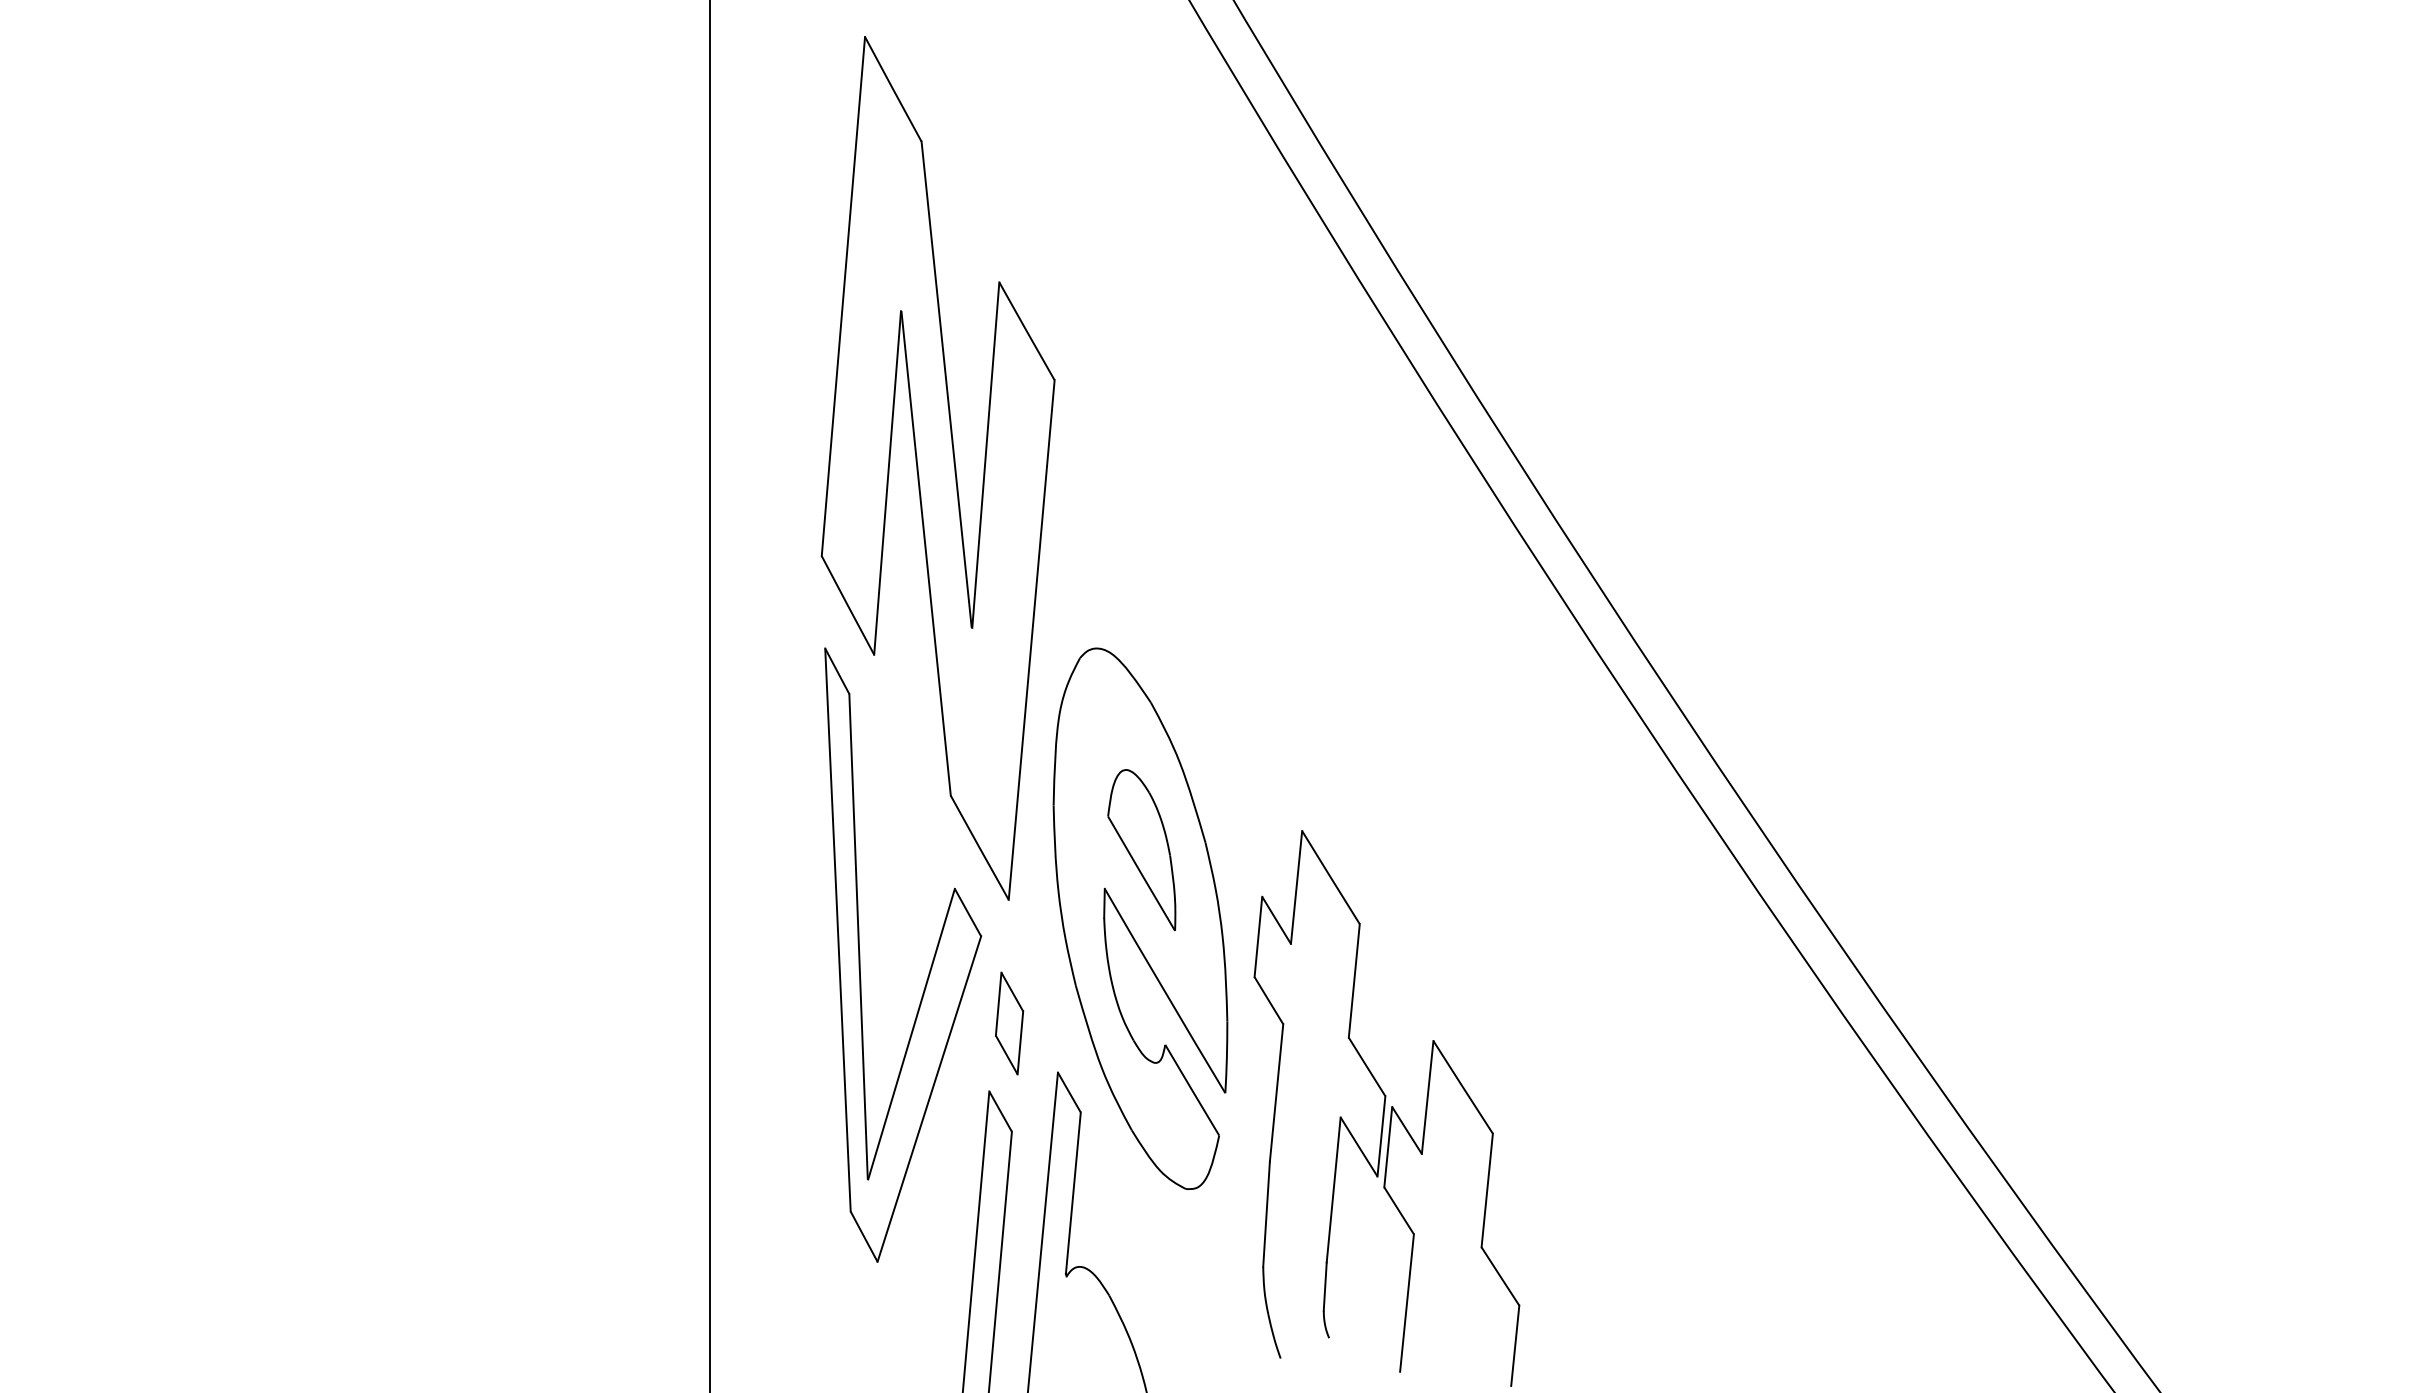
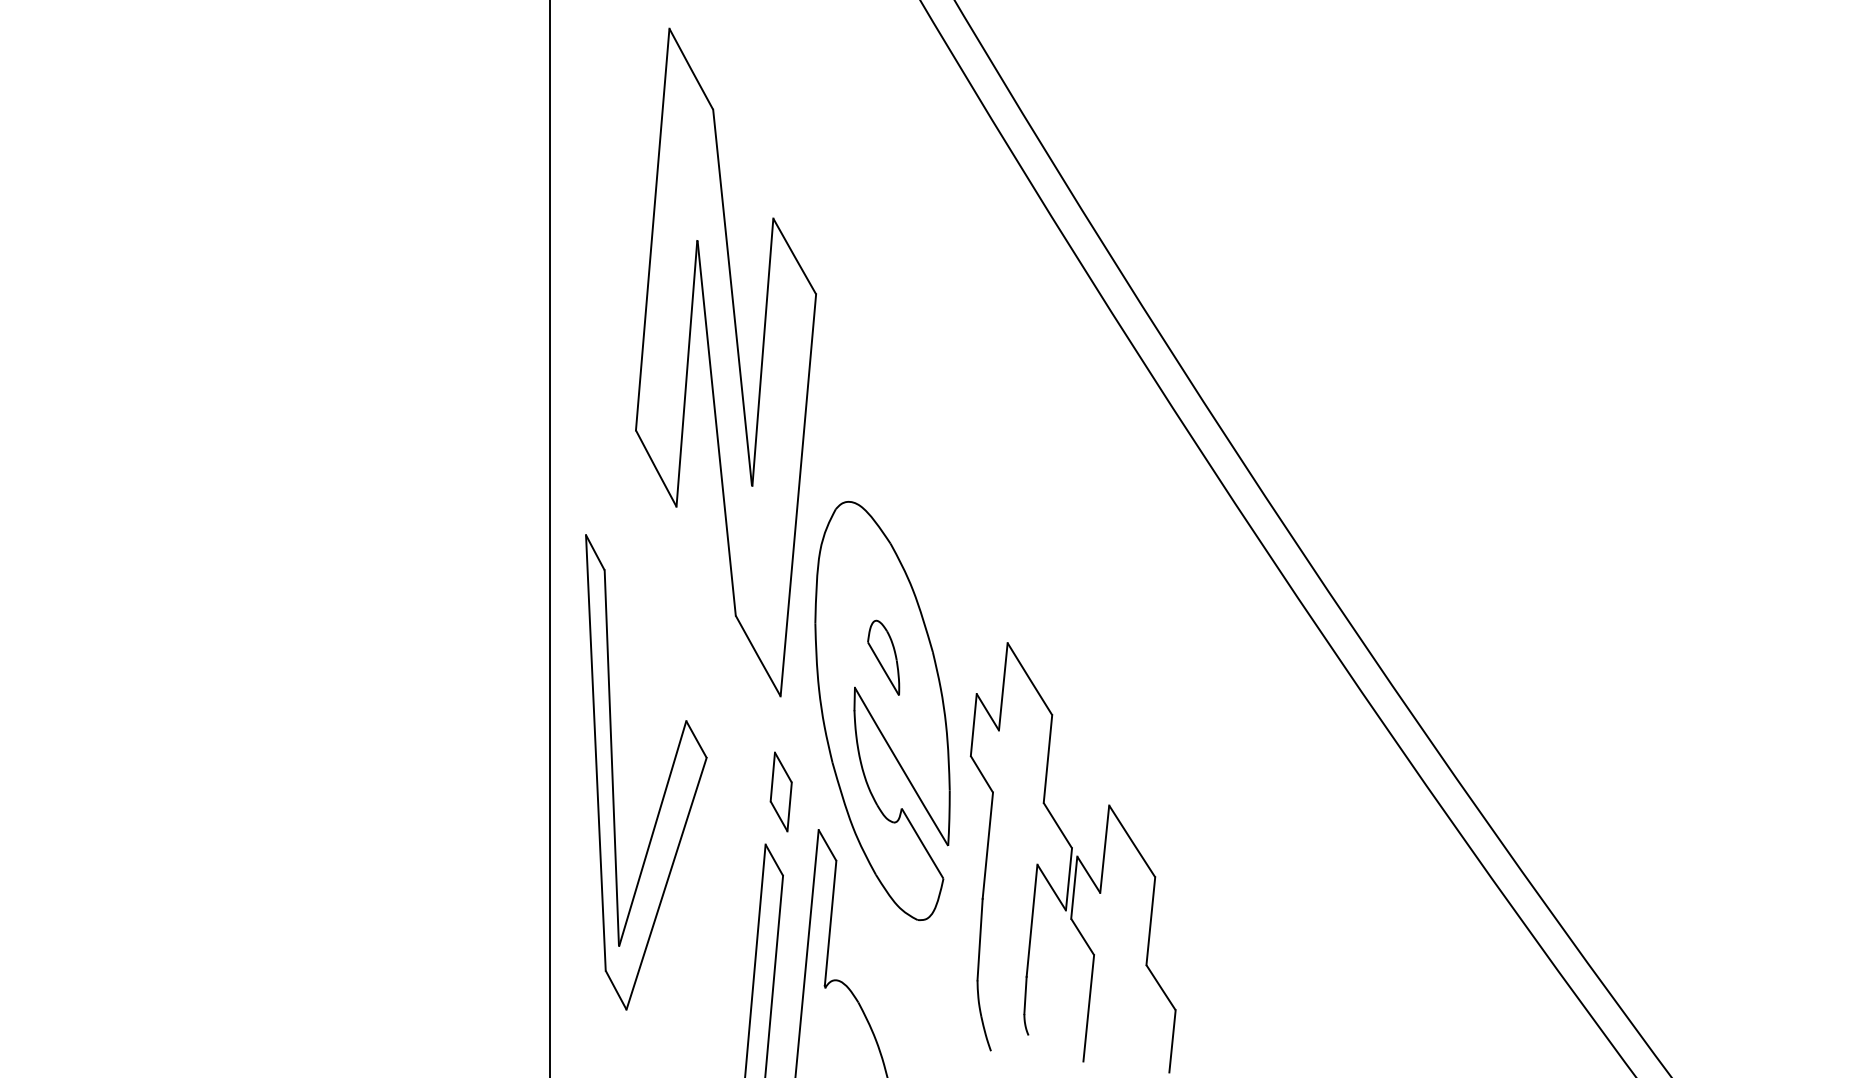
part: (1141, 850) -> (883, 658), size x0.6
part: (931, 963) -> (668, 778), moved

